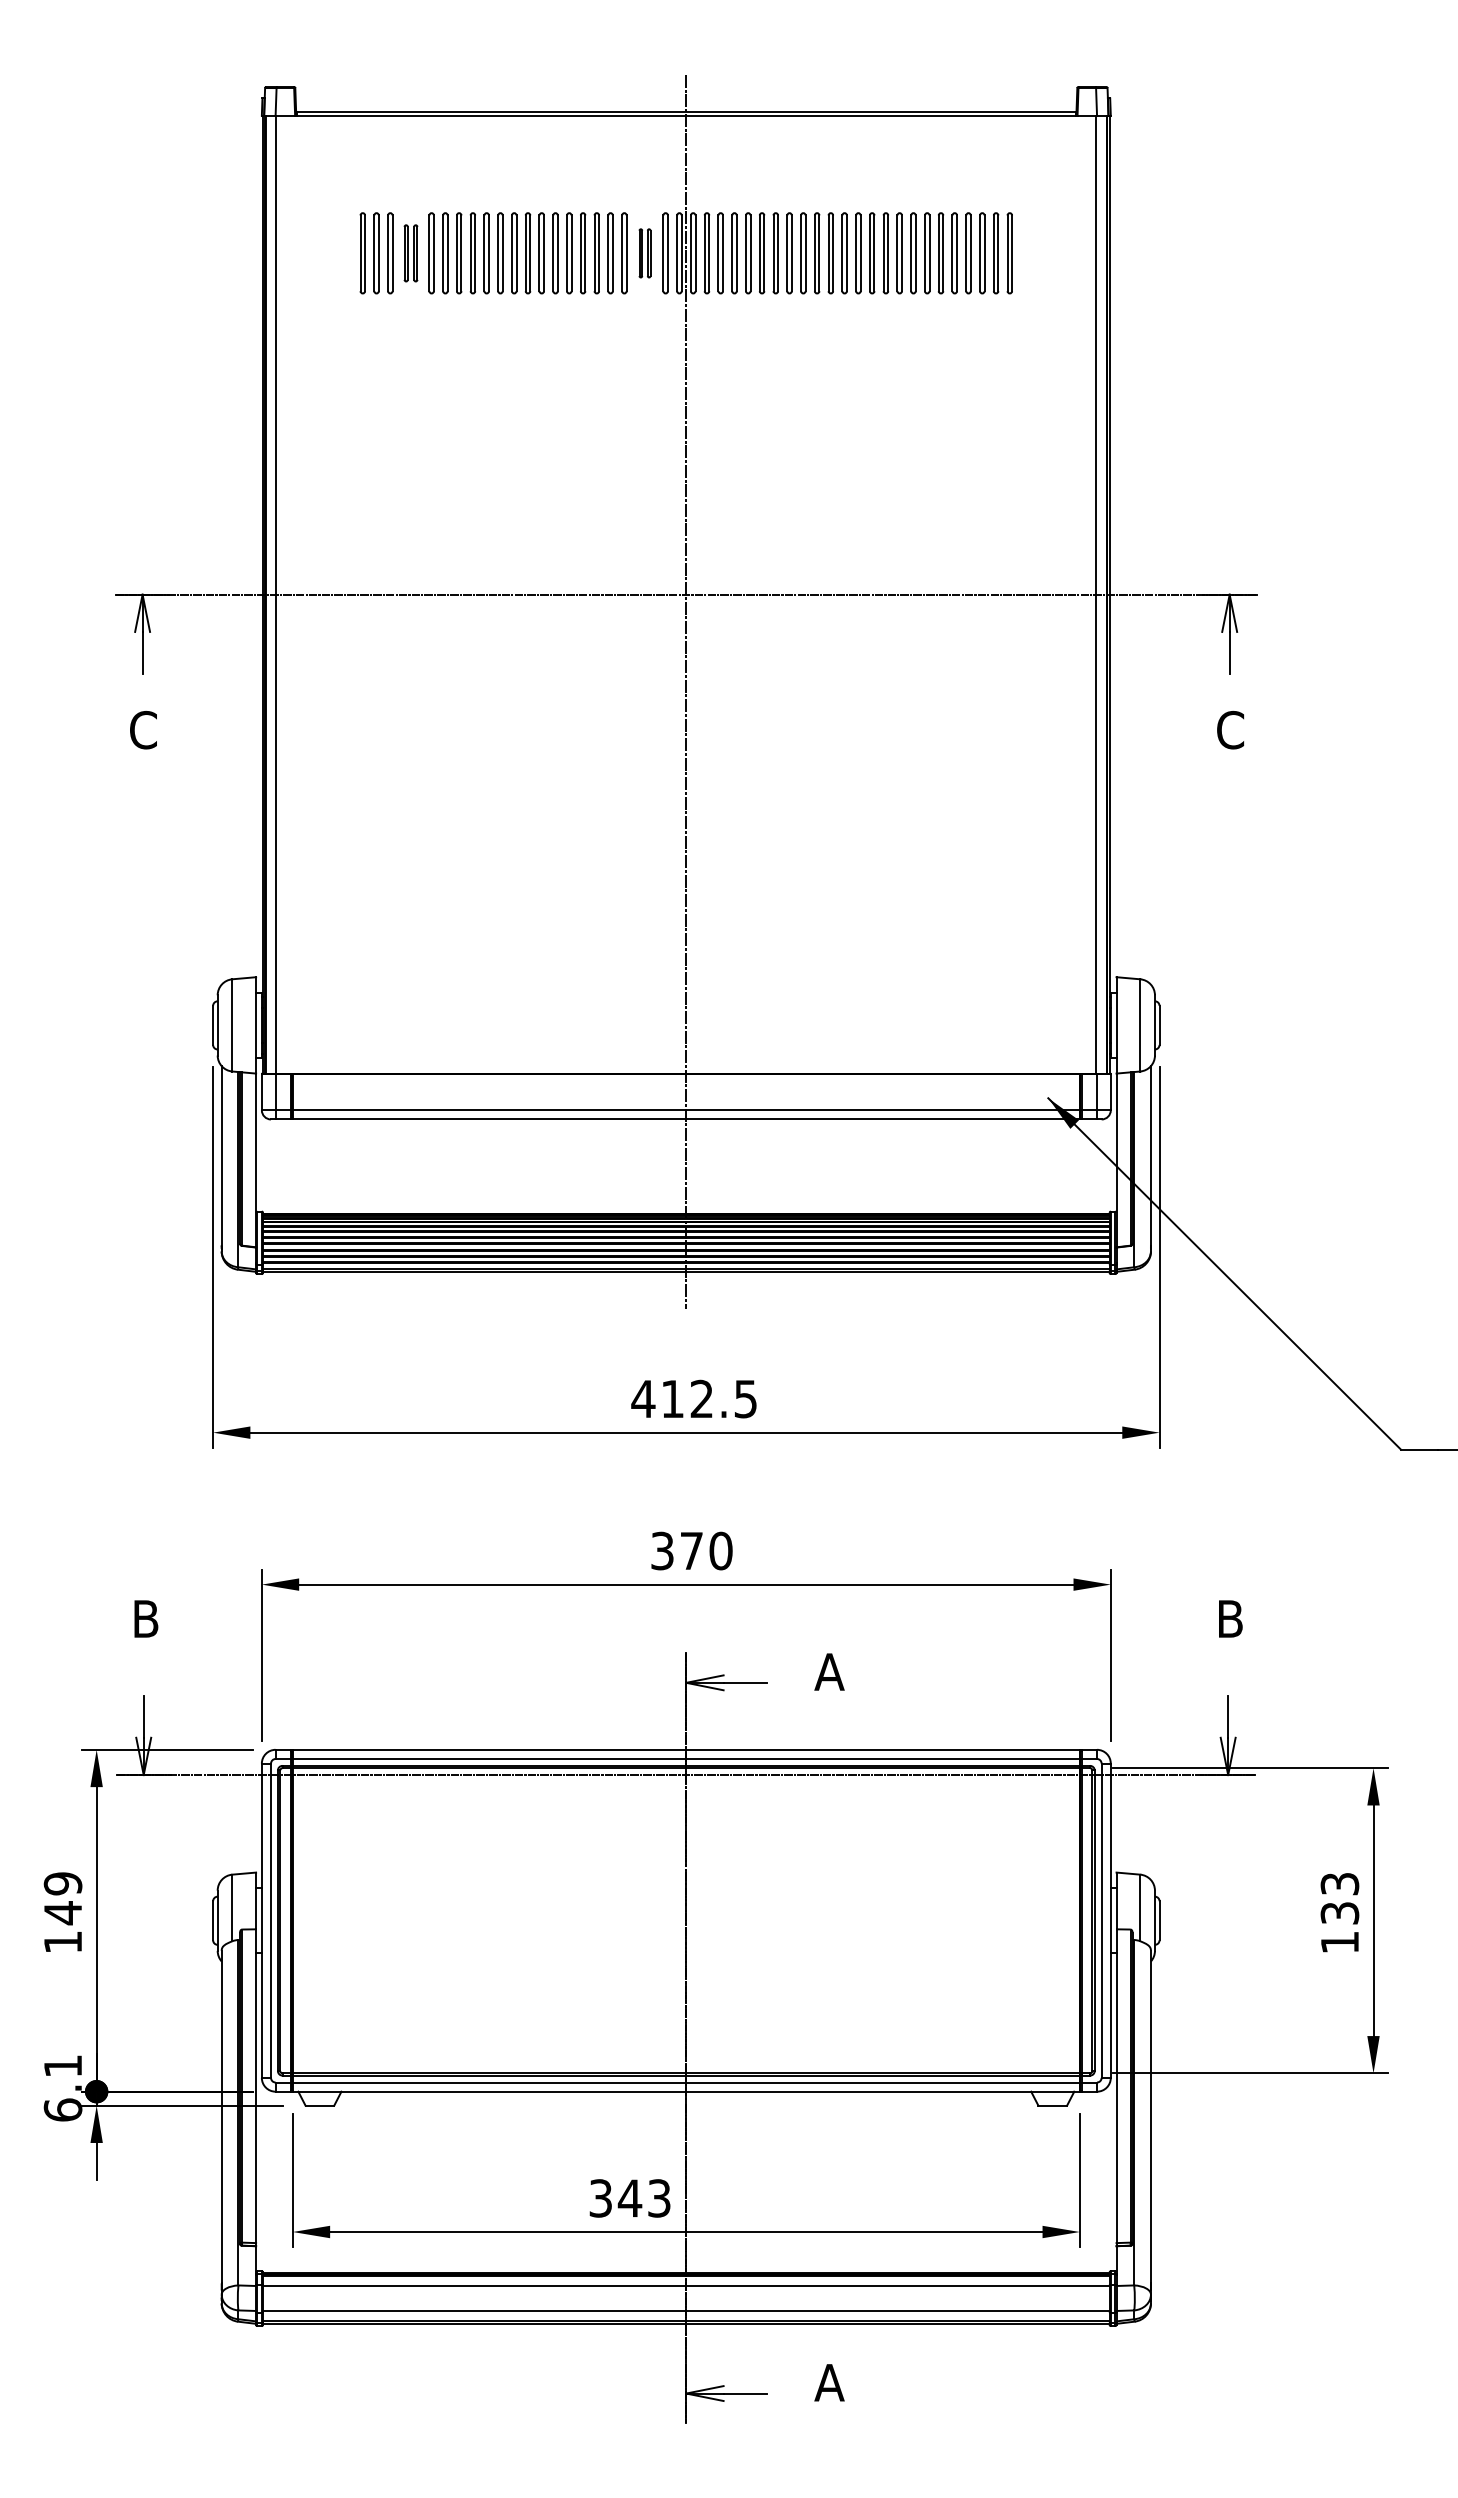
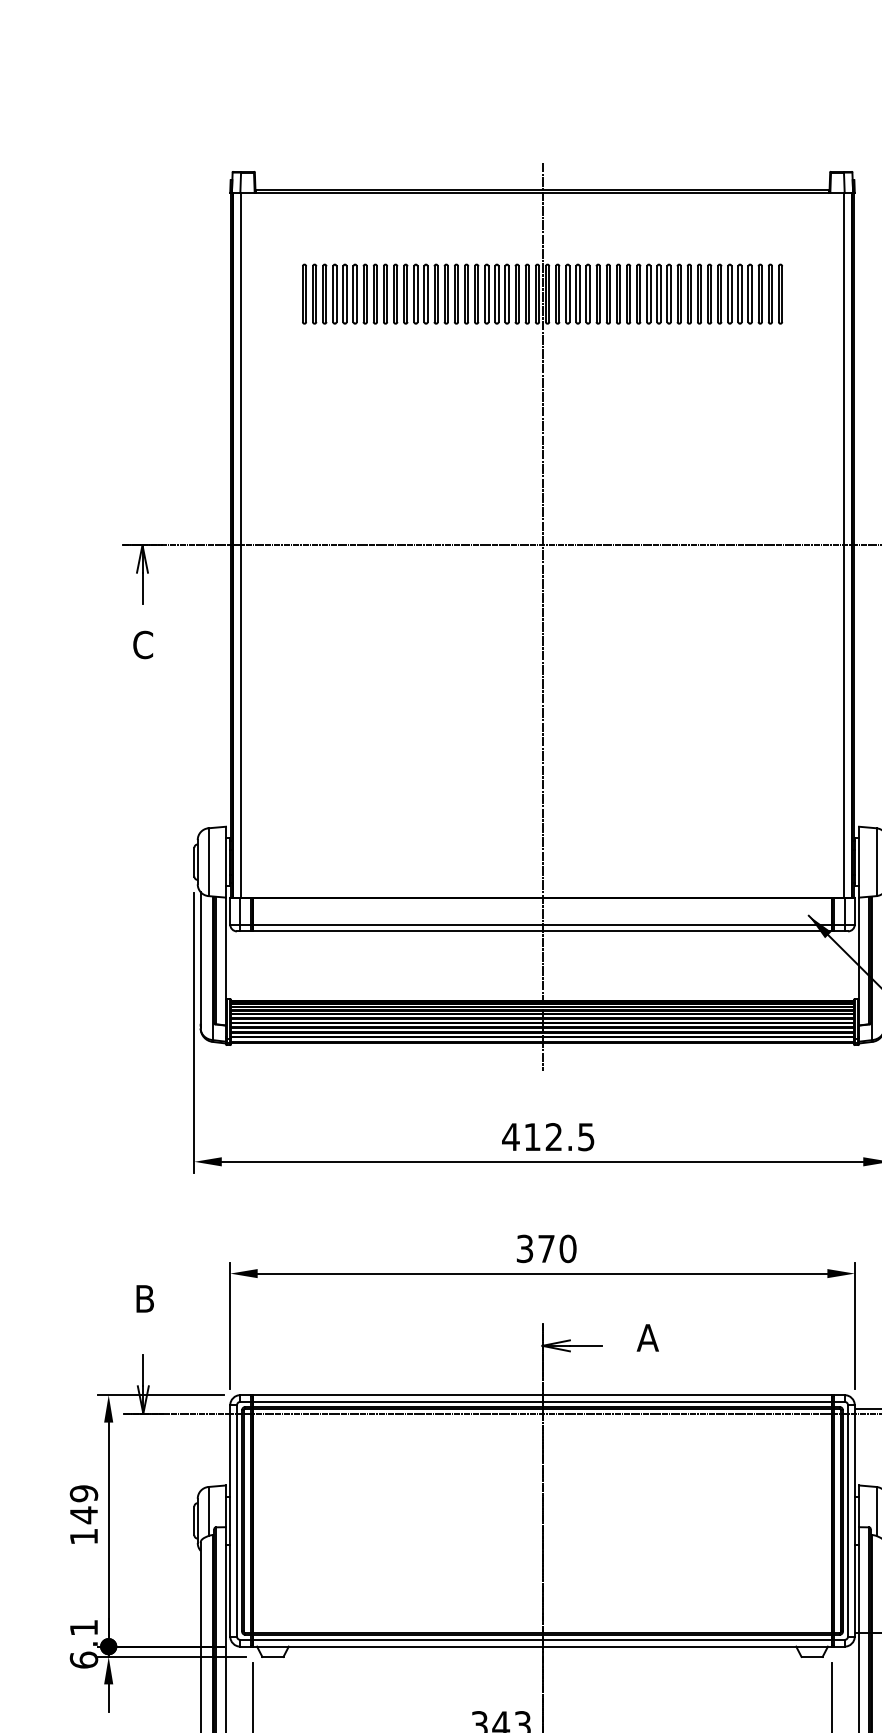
part: (410, 253) -> (339, 294), size x1.43
part: (644, 253) -> (511, 294), size x1.67

